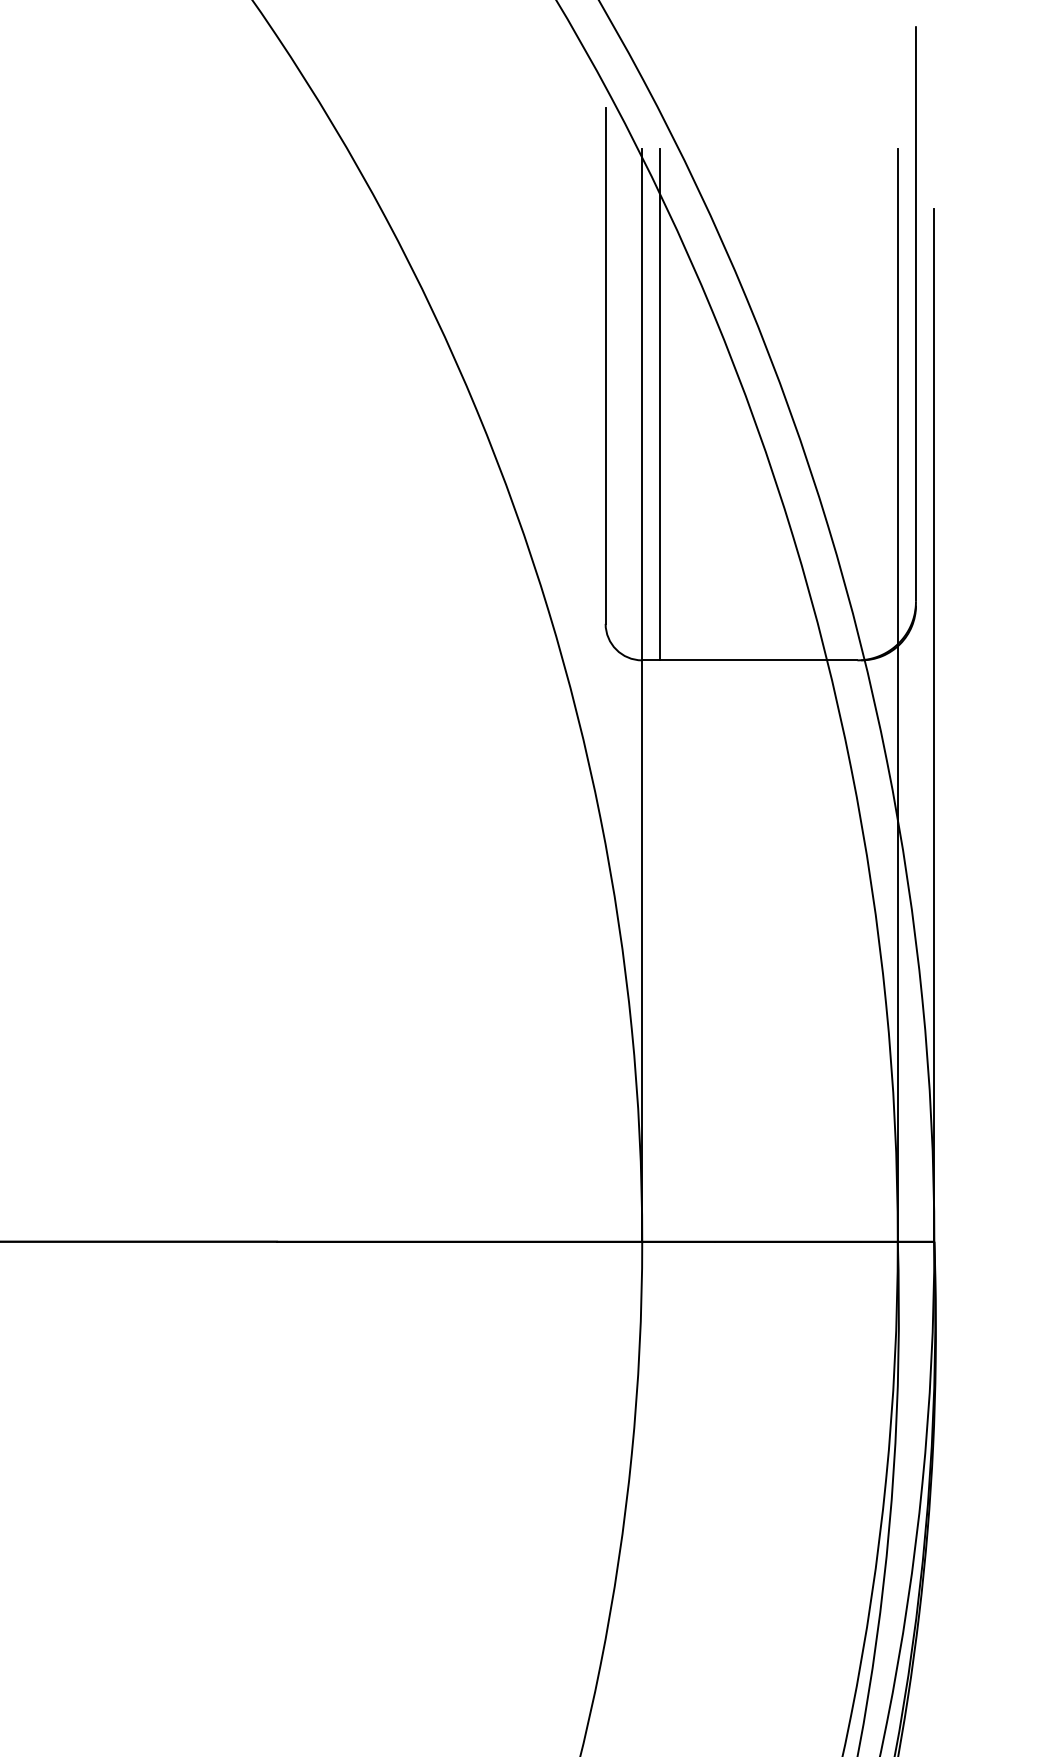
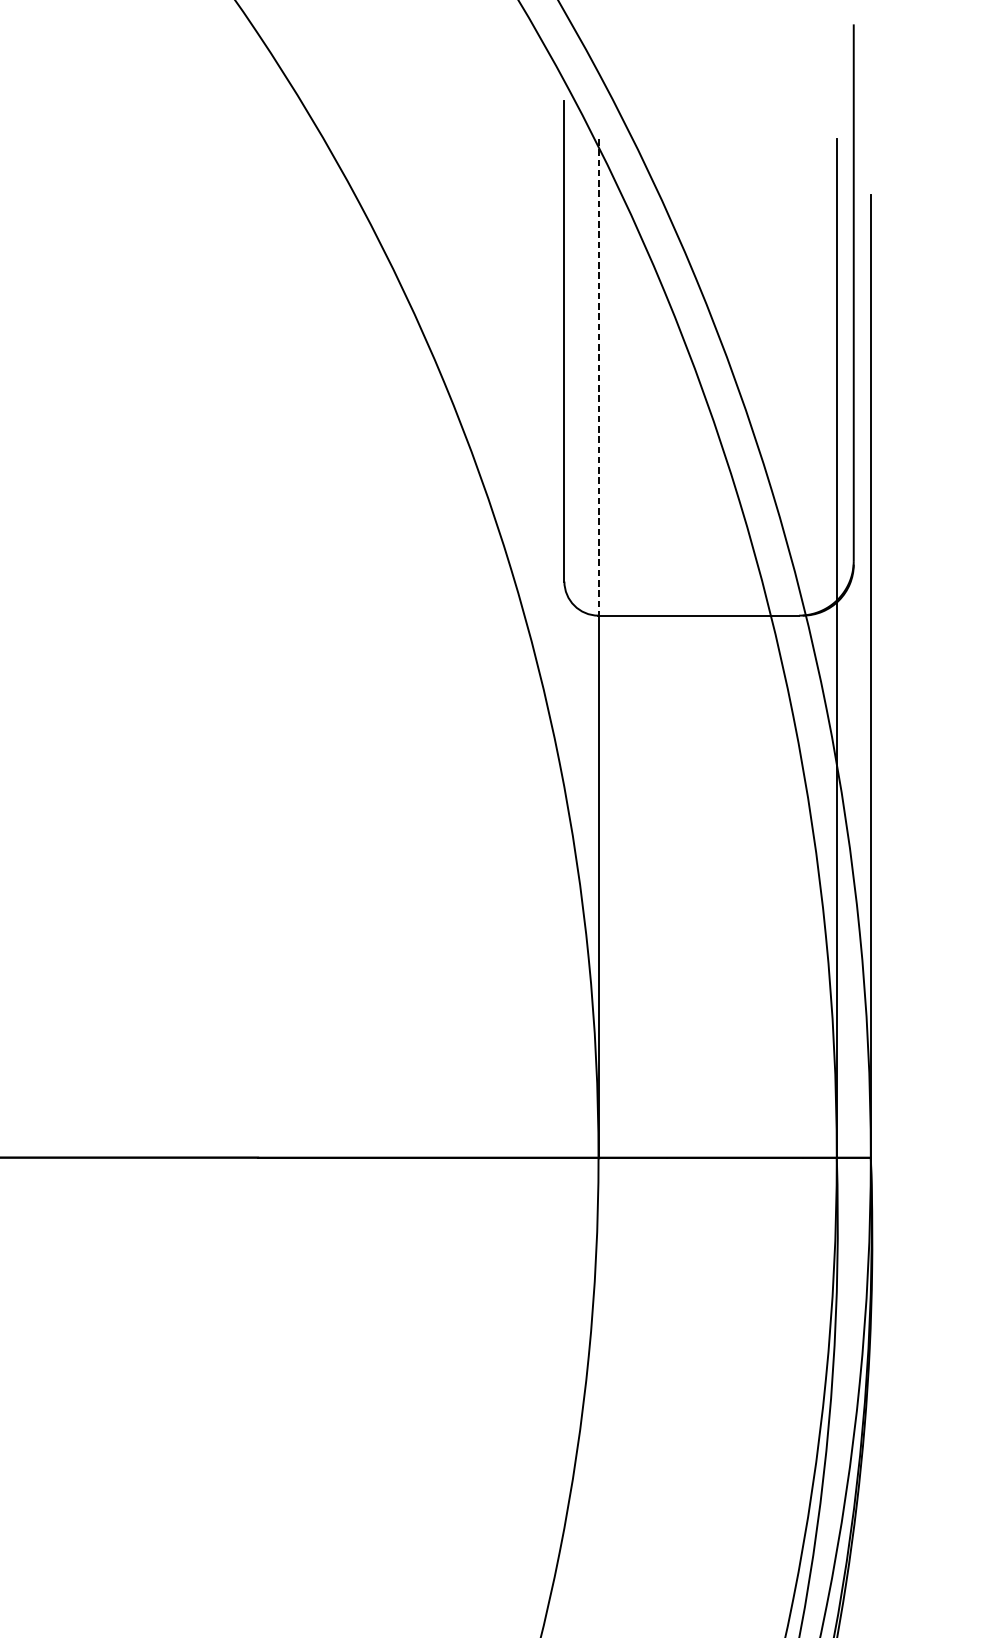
line: (642, 404) -> (598, 377), solid -> dashed
line: (660, 404) -> (615, 377), removed

